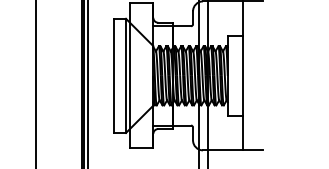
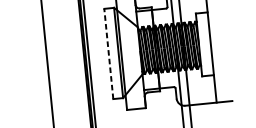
line: (113, 75) -> (108, 53), solid -> dashed

